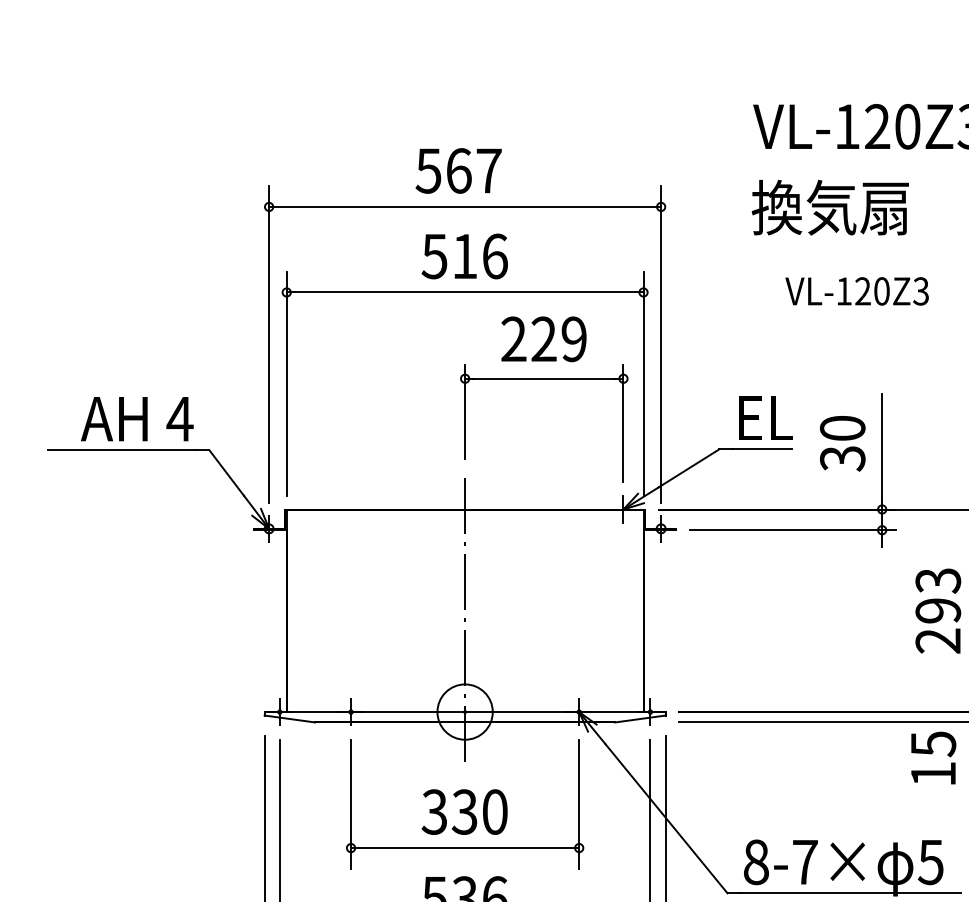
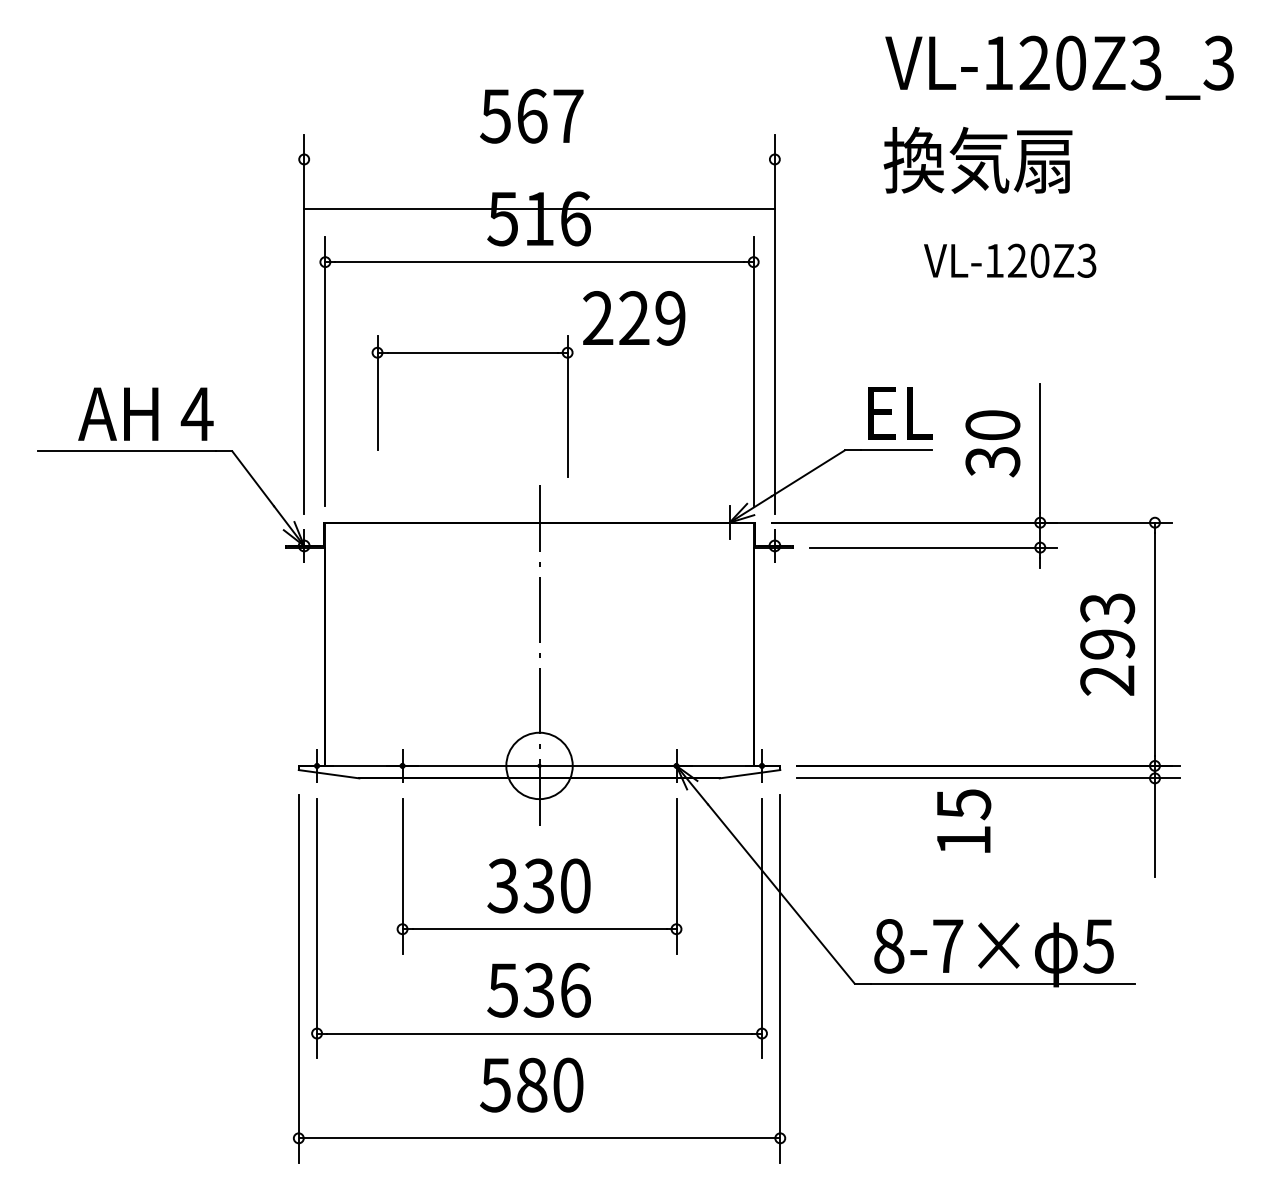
line: (465, 206) -> (539, 209), moved
part: (544, 379) -> (472, 353), moved
text: (934, 757) -> (964, 820), moved

